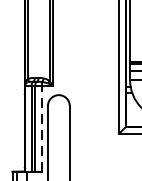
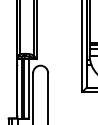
line: (41, 126) -> (28, 87), dashed -> solid

